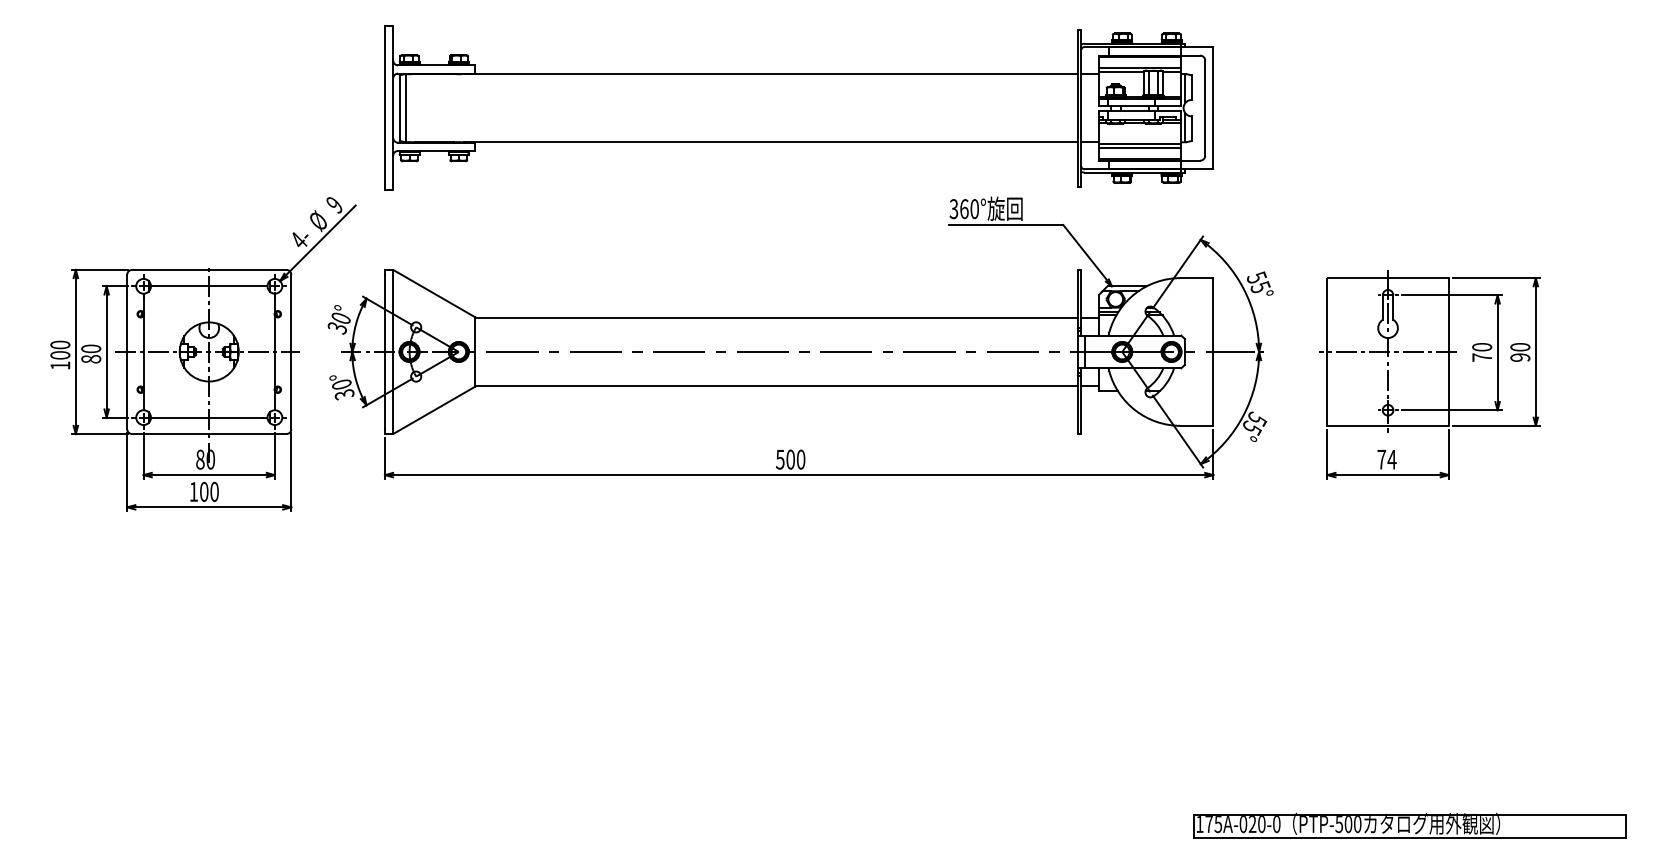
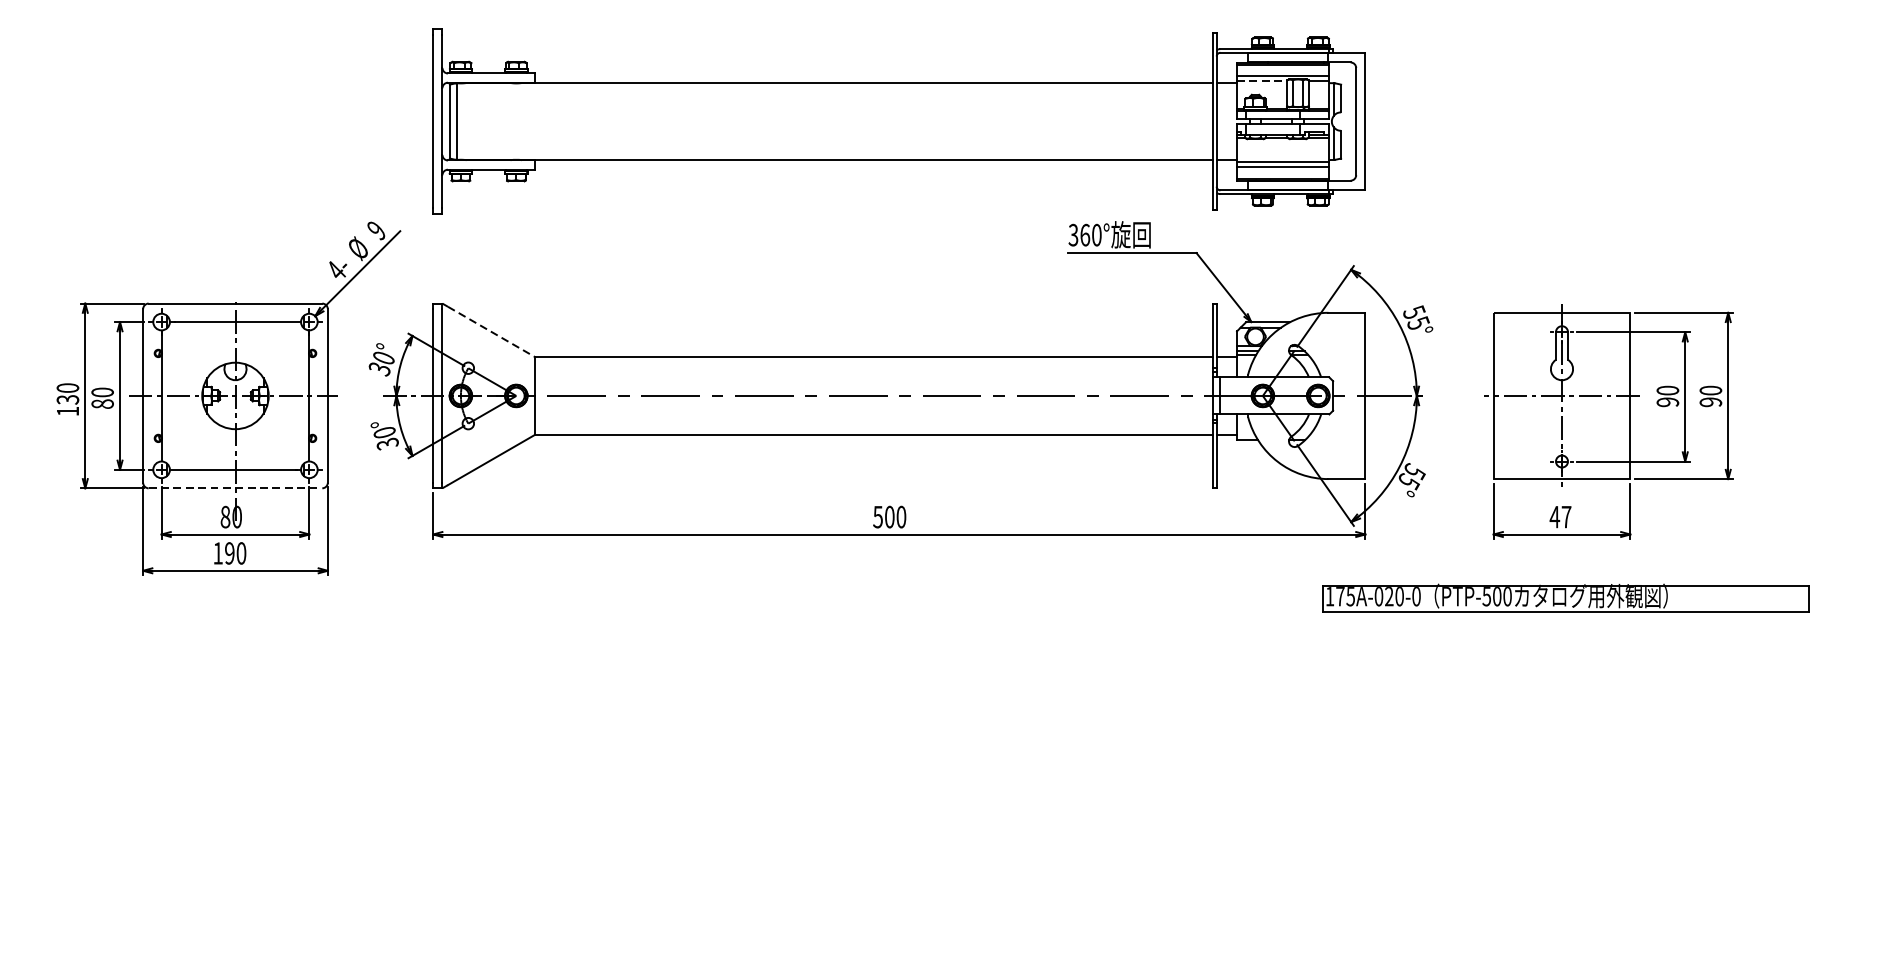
line: (1122, 72) -> (1263, 81), solid -> dashed
line: (436, 295) -> (491, 332), solid -> dashed
text: (60, 355) -> (68, 399), 100 -> 130
text: (1482, 357) -> (1668, 402), 70 -> 90
line: (209, 434) -> (235, 488), solid -> dashed
text: (1386, 459) -> (1560, 516), 74 -> 47
text: (204, 491) -> (230, 552), 100 -> 190
part: (1409, 825) -> (1565, 597), moved

